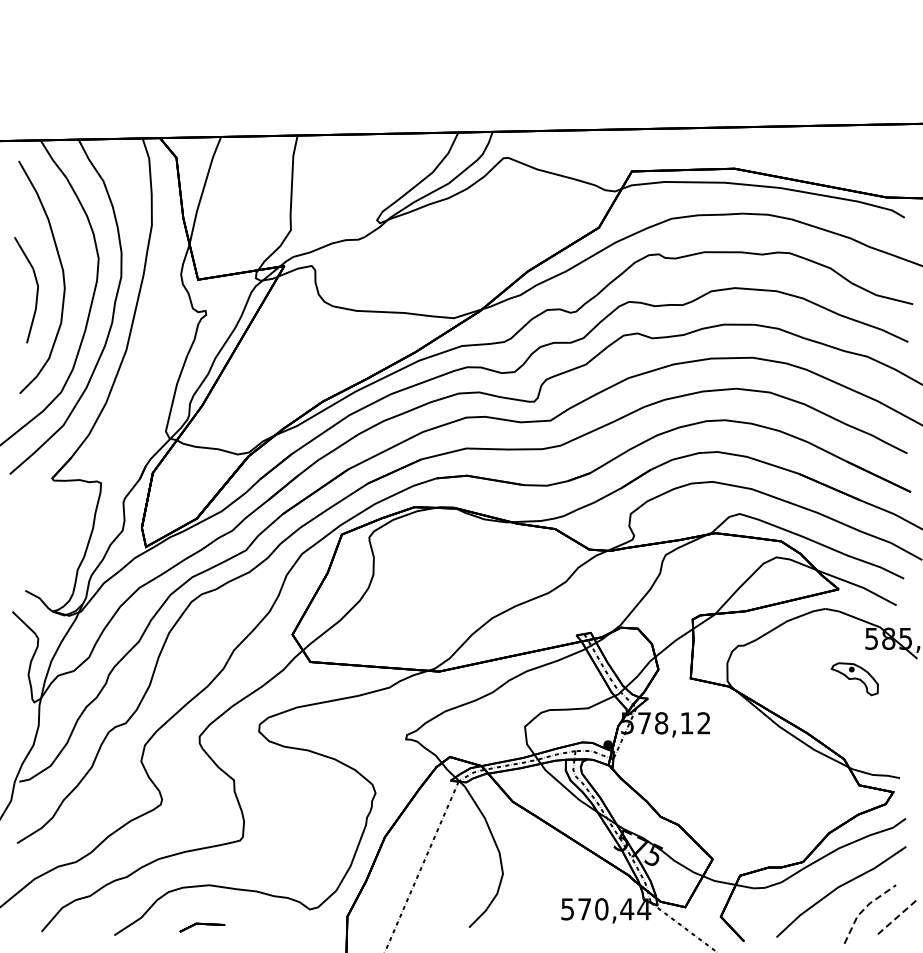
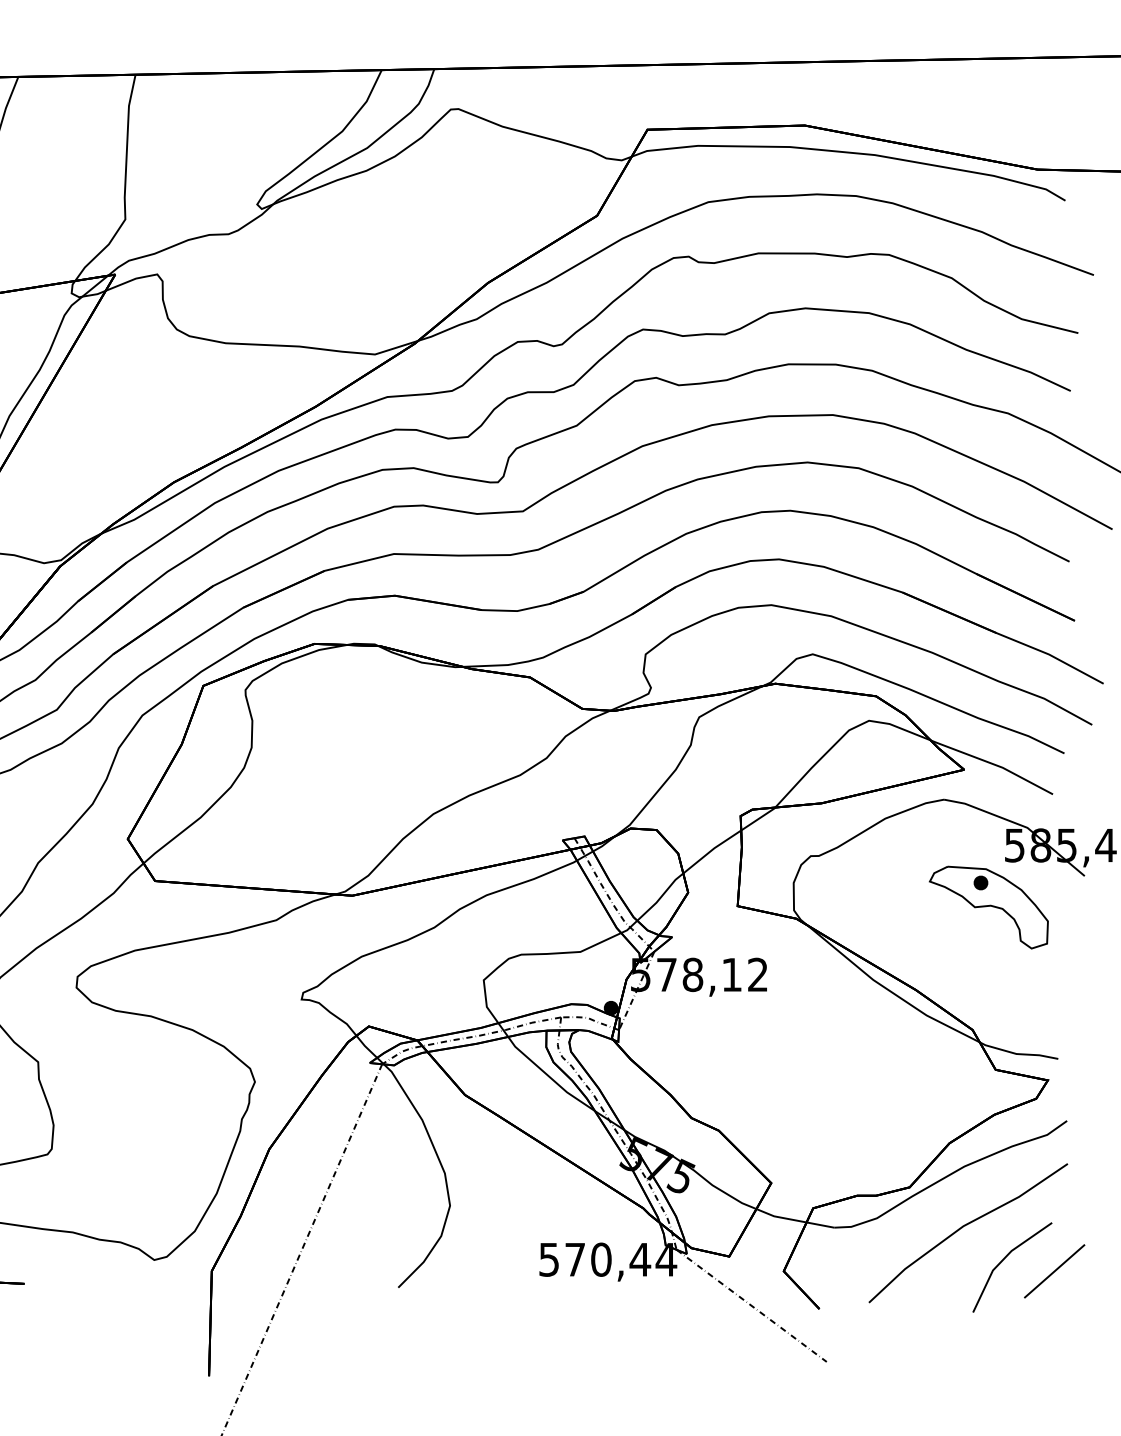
part: (854, 678) -> (988, 906), size x1.67
line: (864, 909) -> (1003, 1260), dashed -> solid
line: (898, 916) -> (1055, 1270), dashed -> solid

